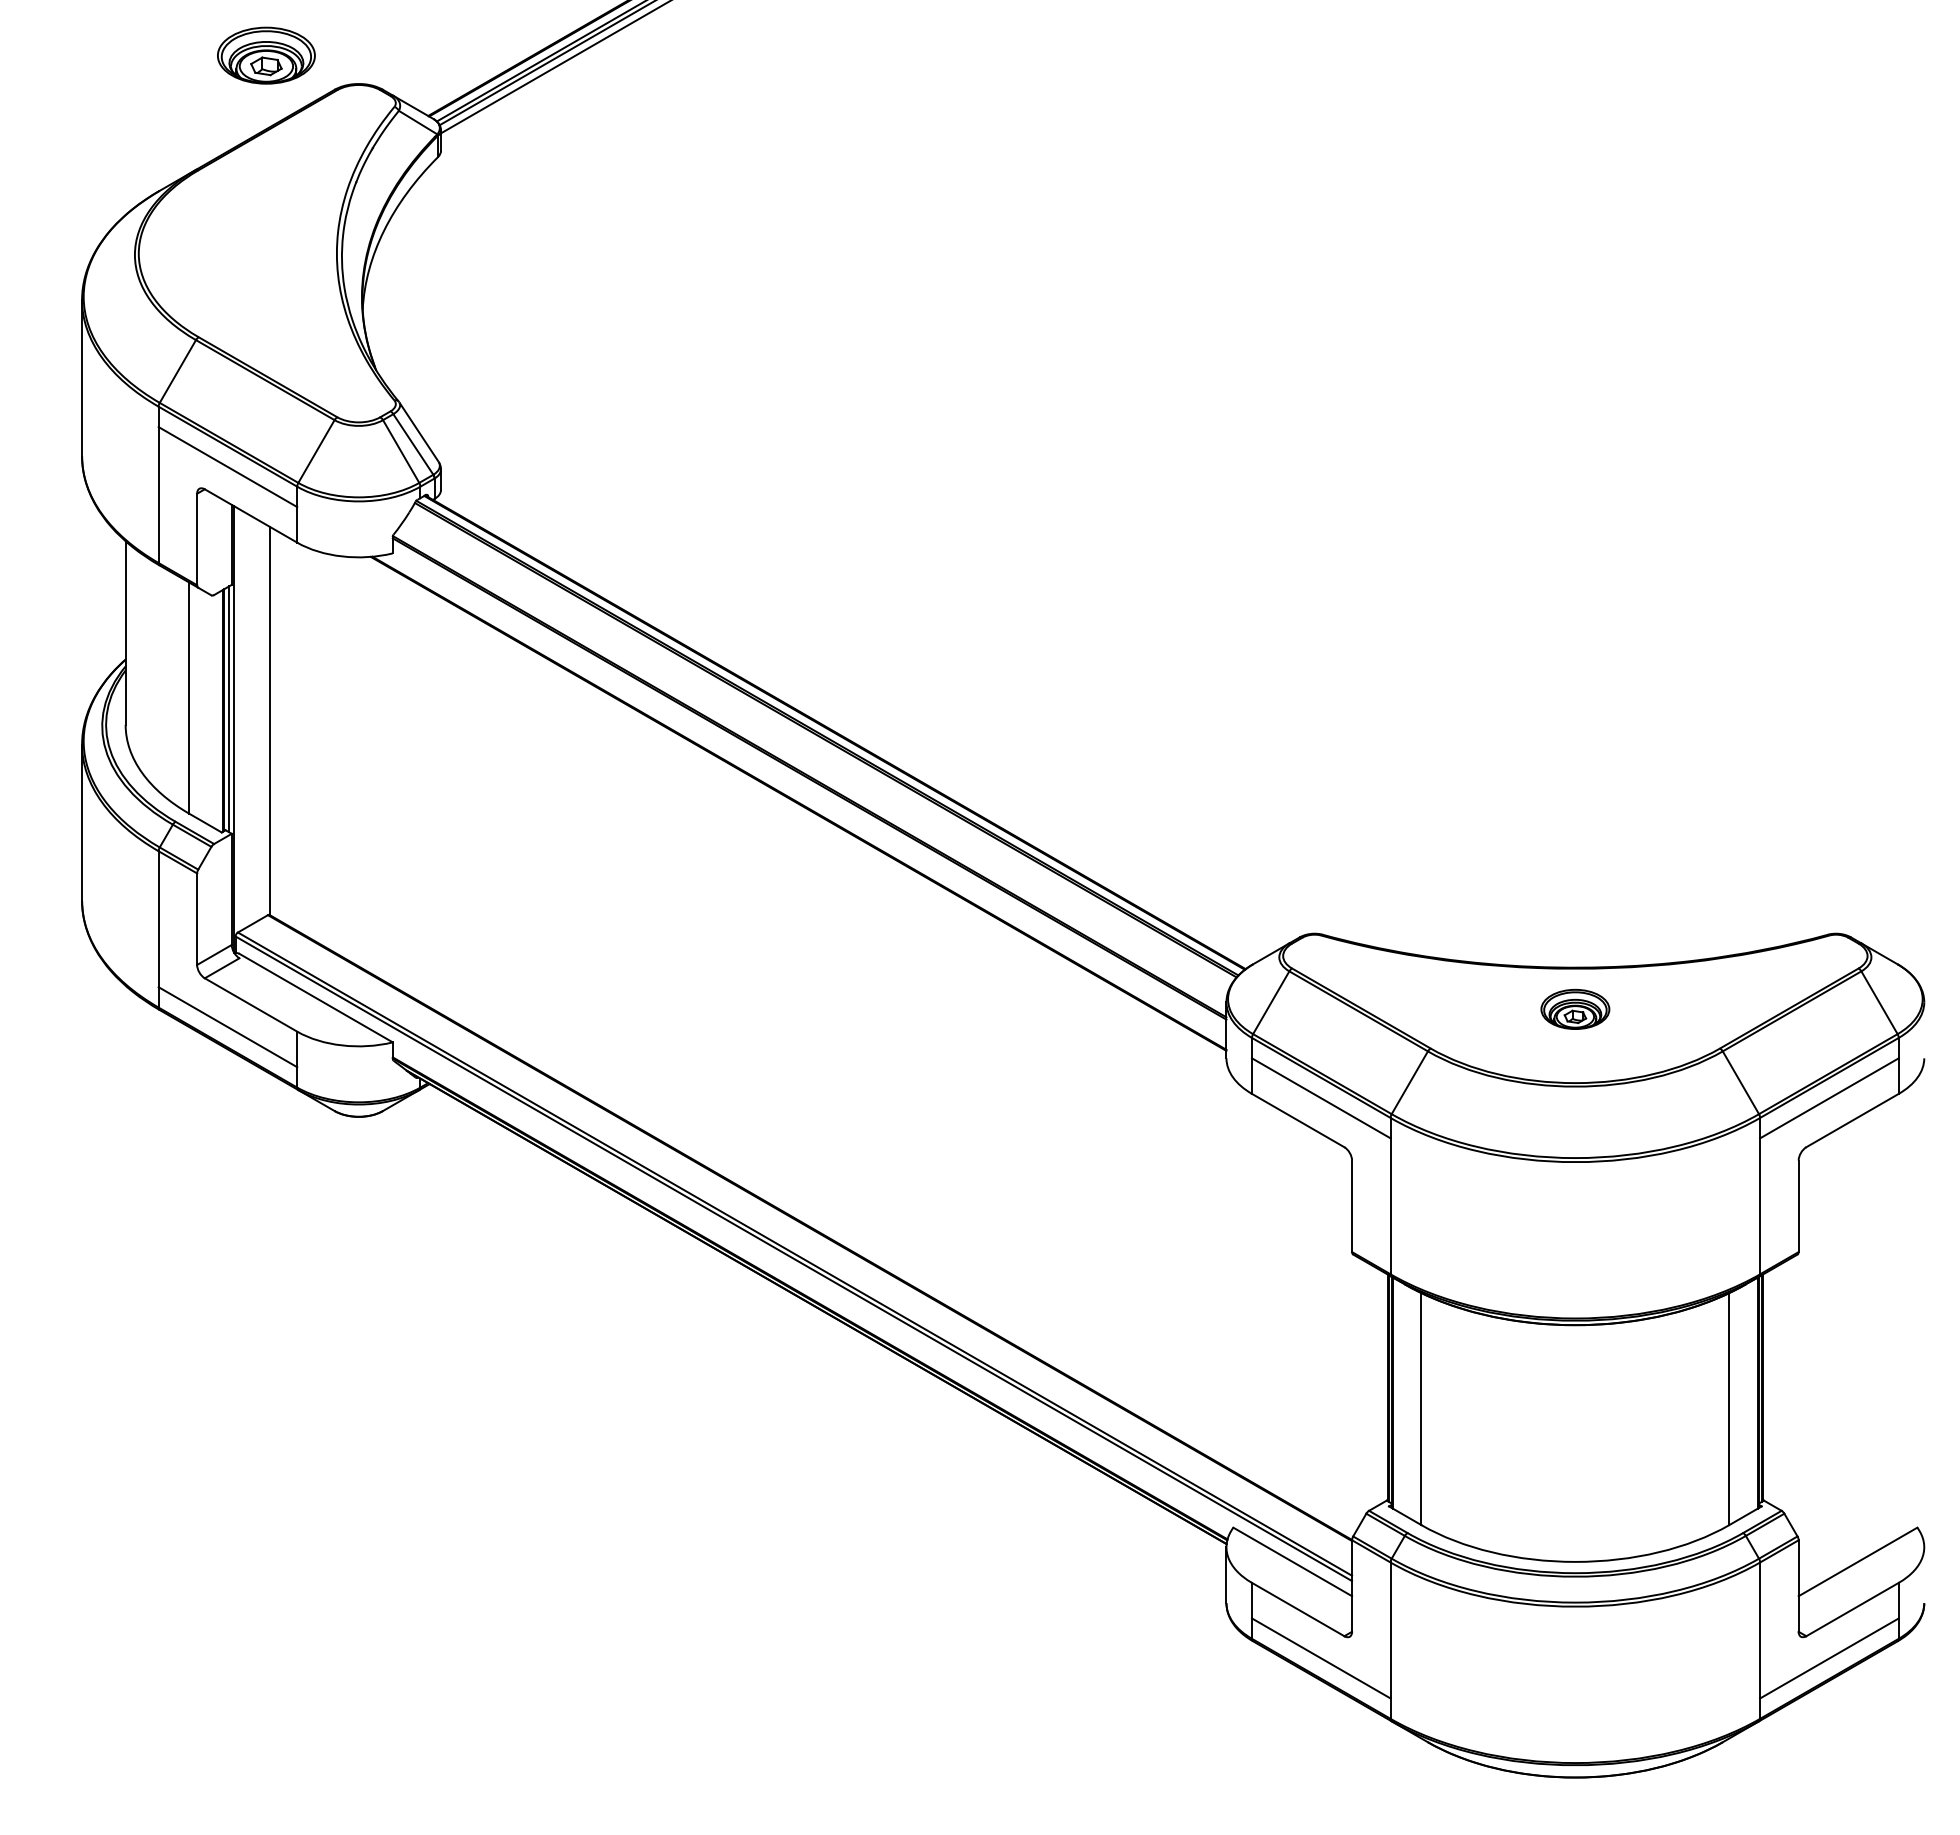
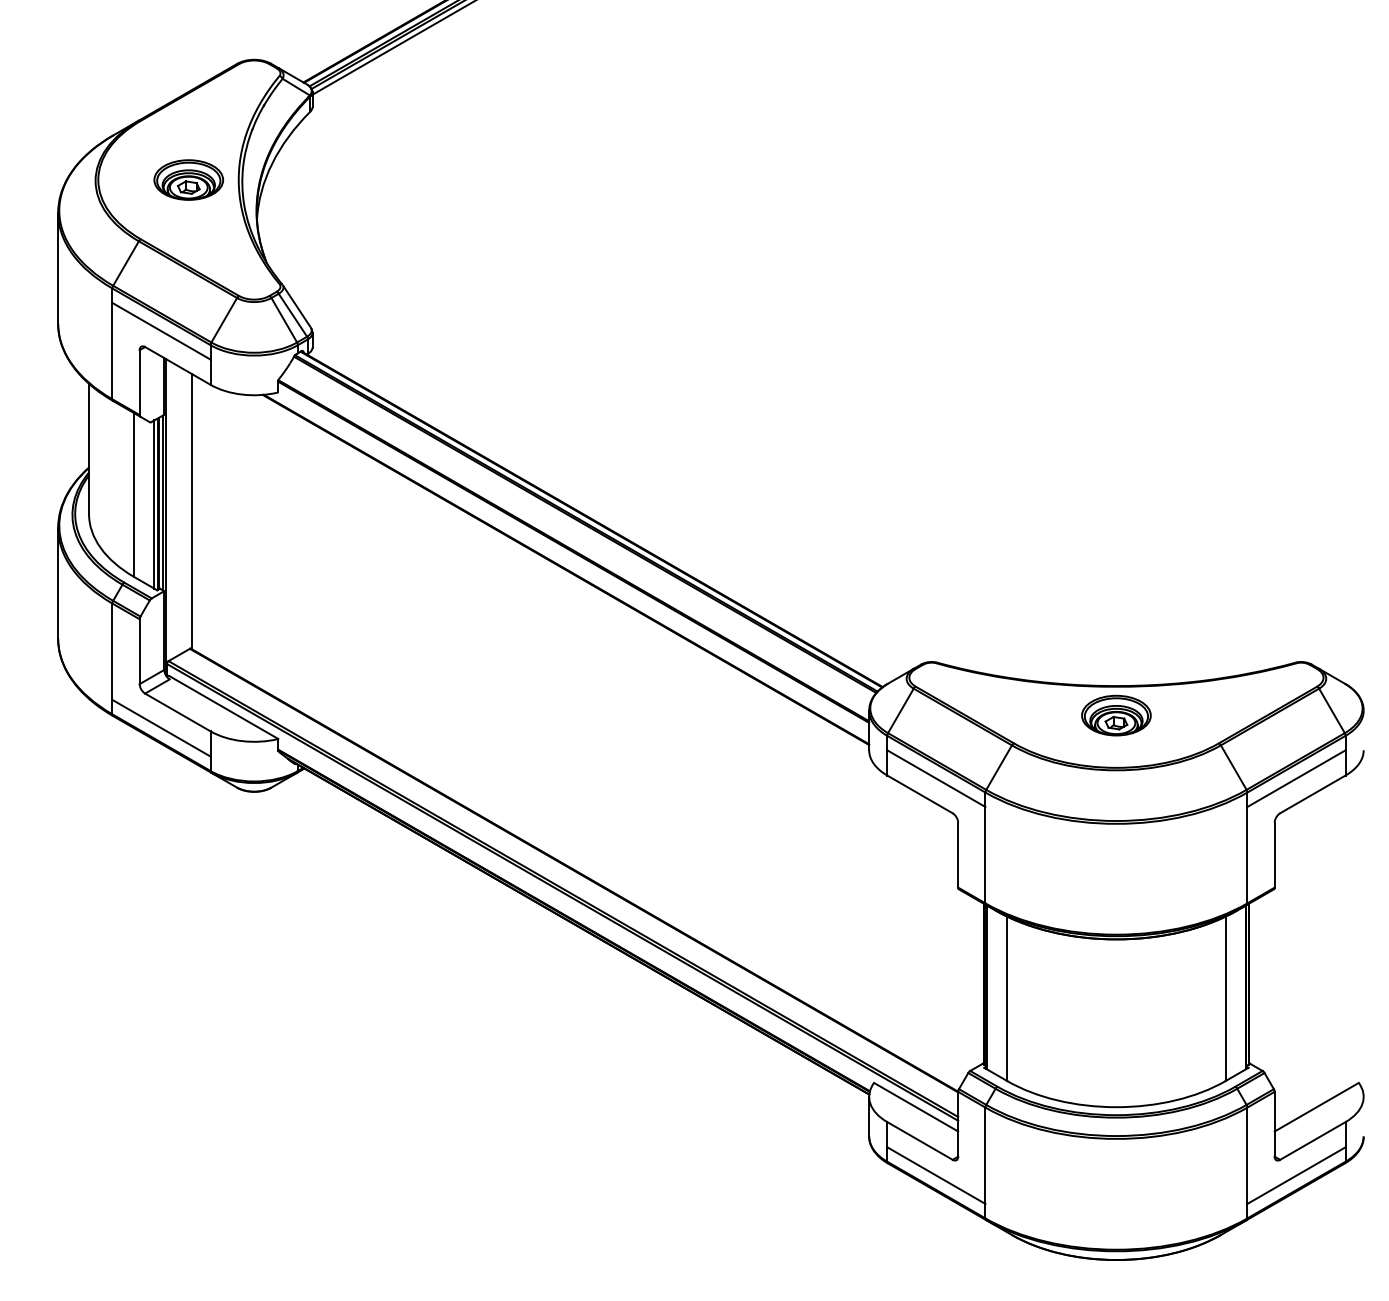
part: (266, 55) -> (188, 179), moved
line: (217, 711) -> (154, 504), added
part: (1575, 1009) -> (1116, 715), size x1.43

